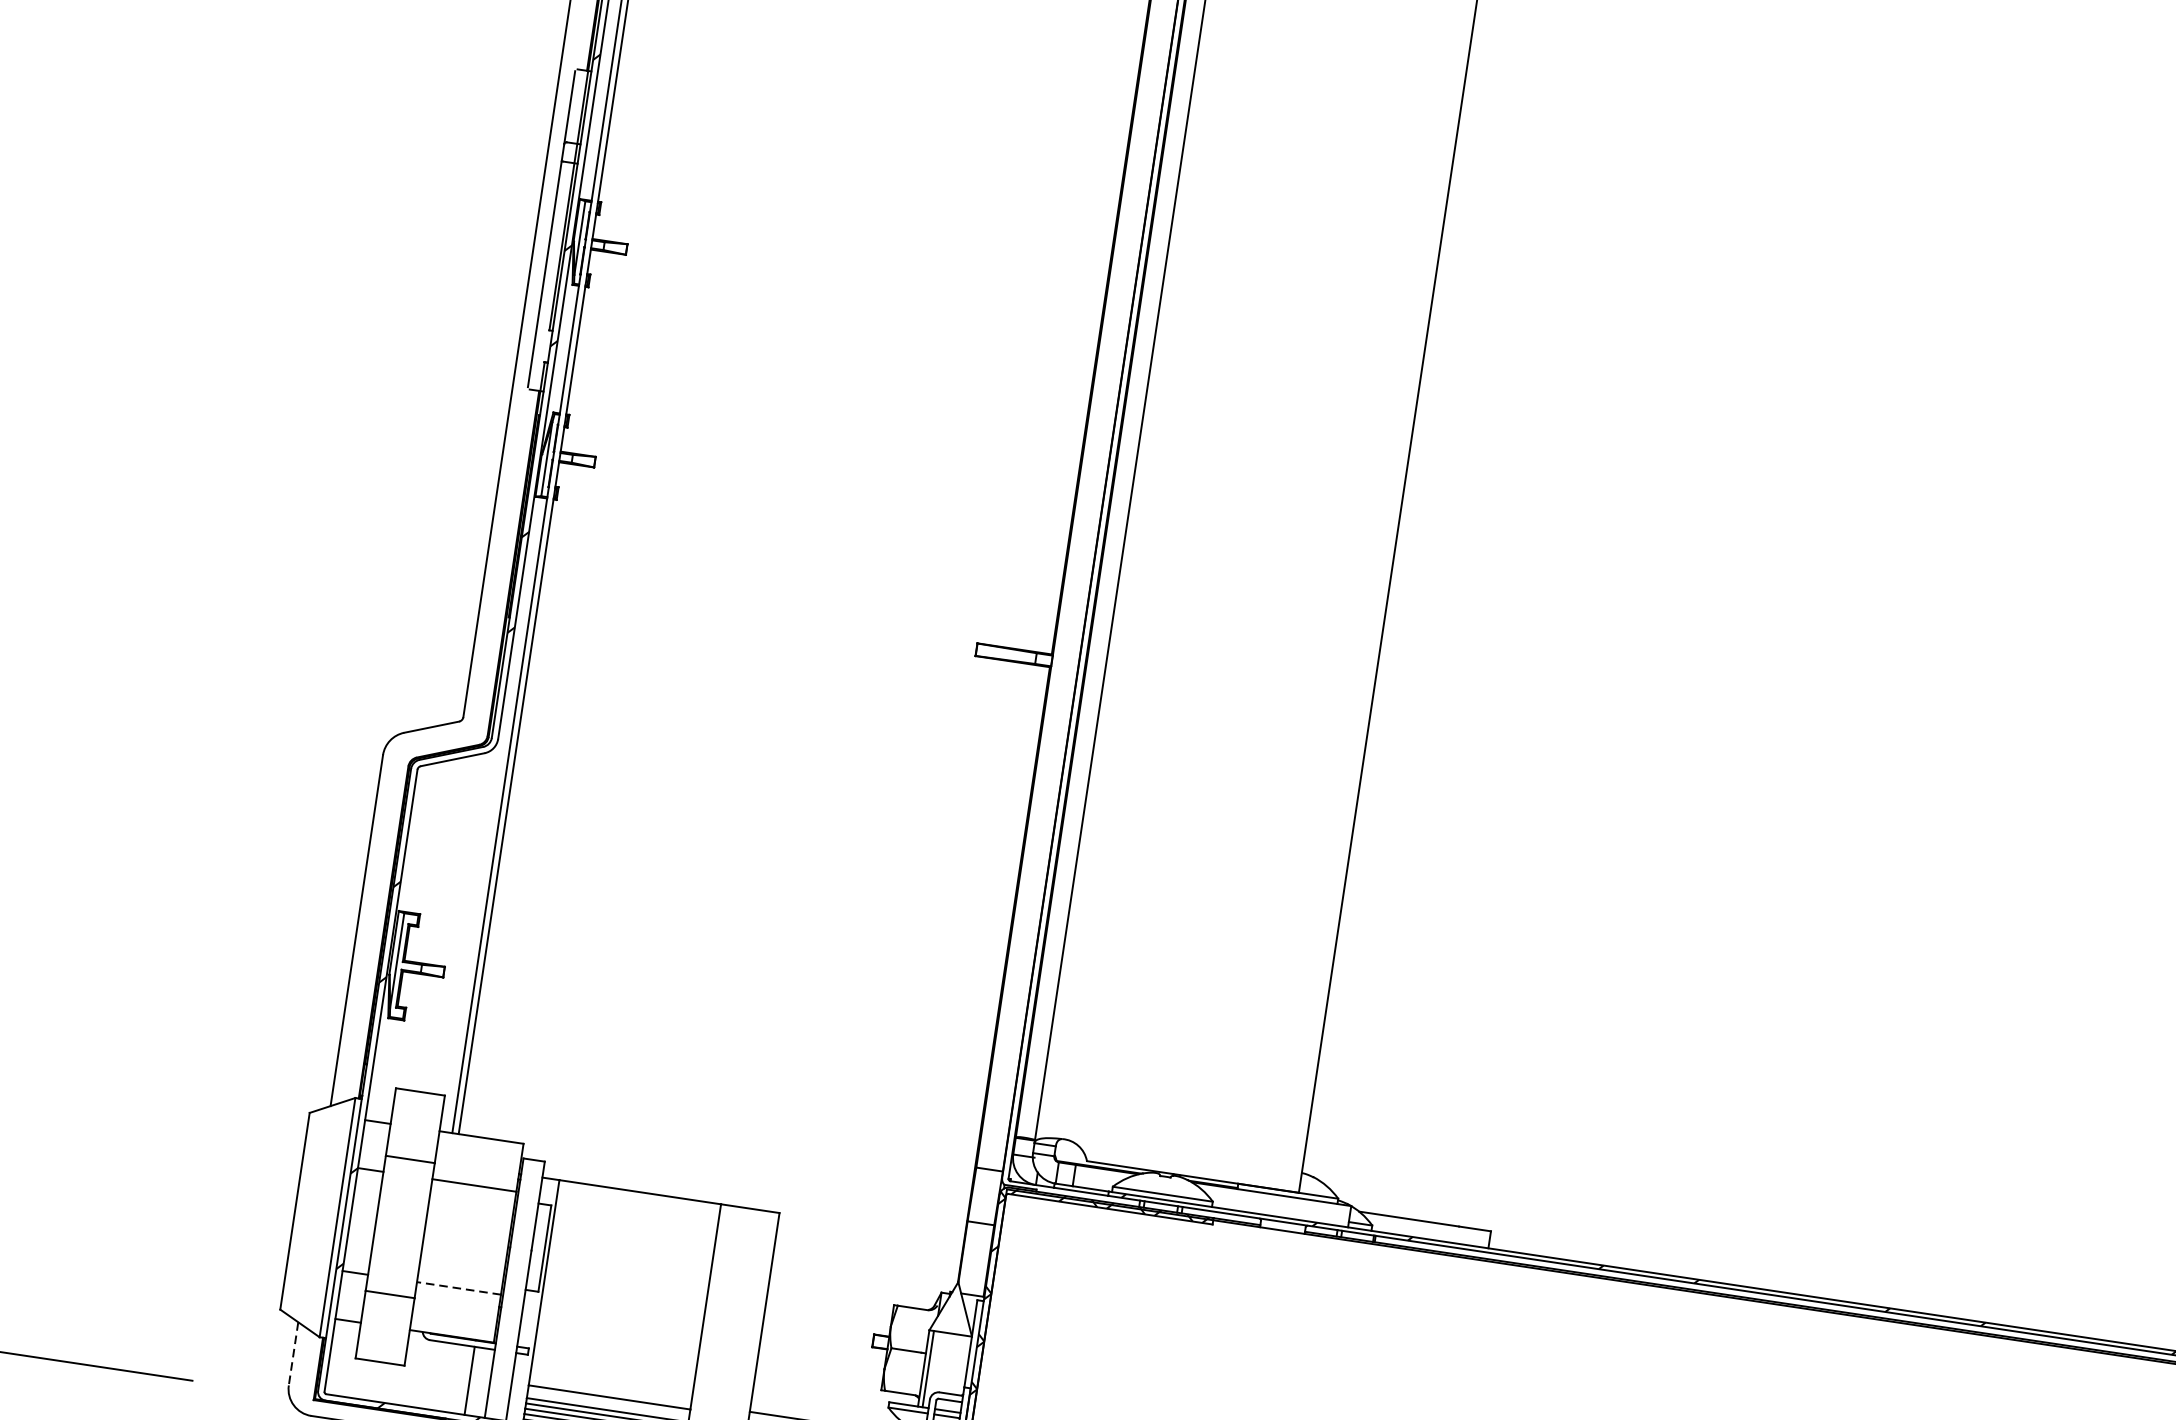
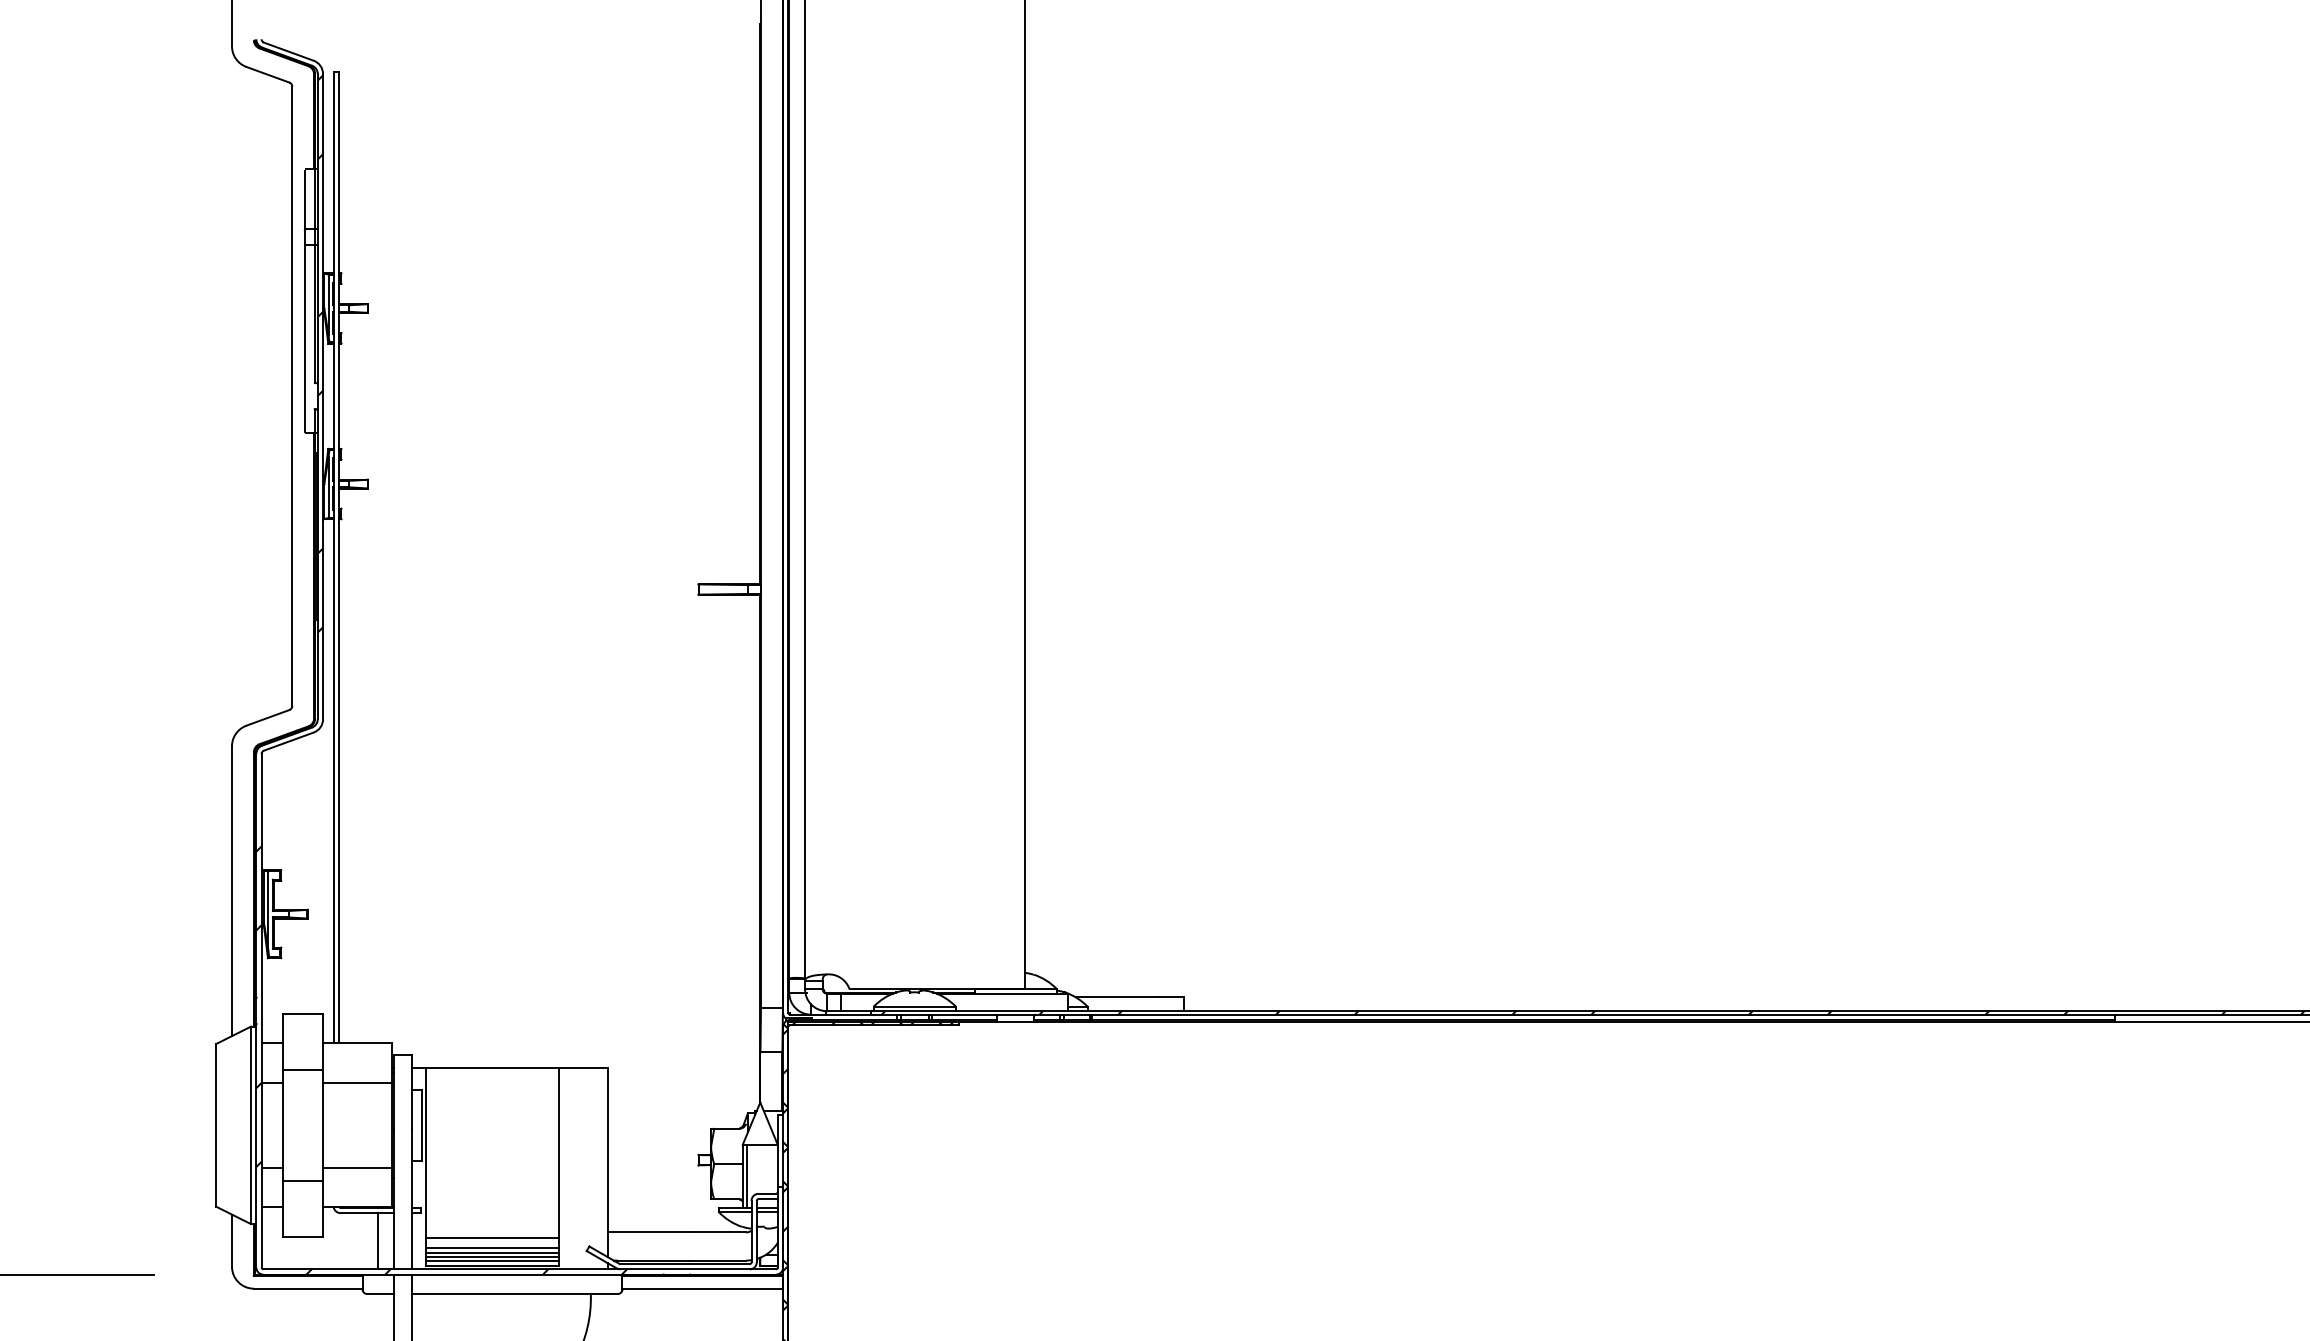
line: (458, 1287) -> (357, 1167), dashed -> solid
line: (294, 1354) -> (232, 1241), dashed -> solid

